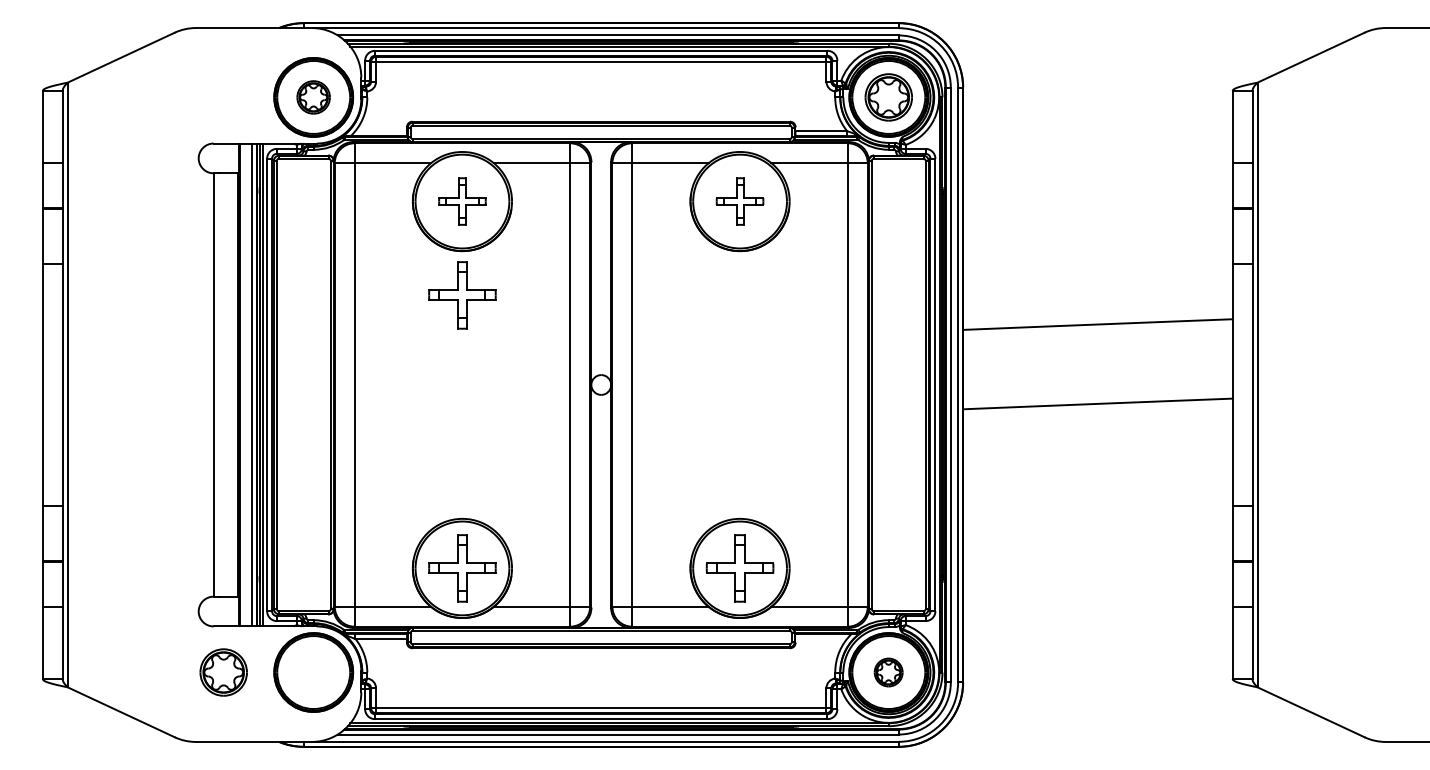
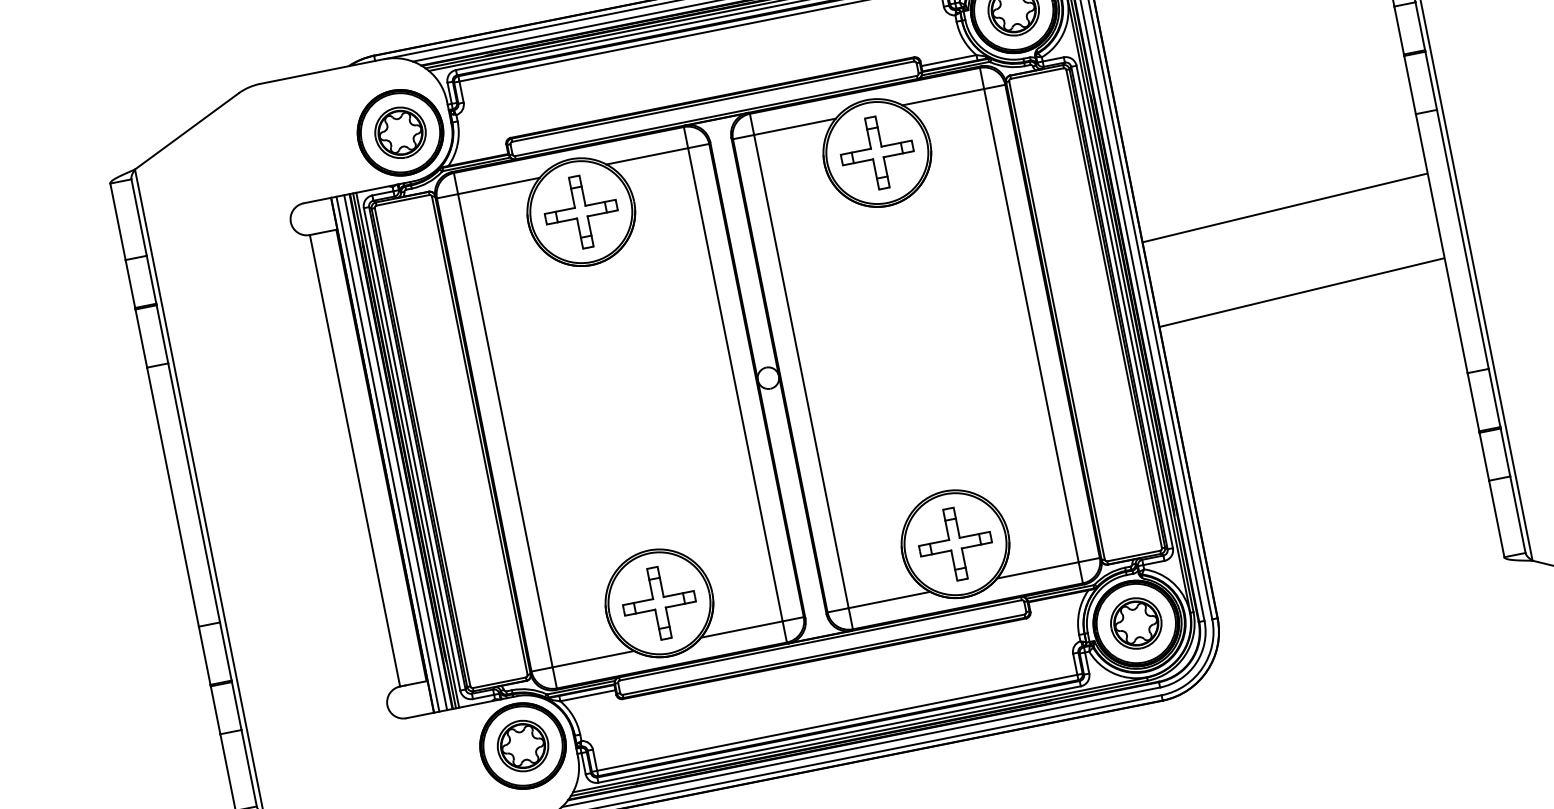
part: (313, 97) -> (400, 132), size x1.43
part: (462, 201) -> (581, 212), size x1.43
part: (739, 201) -> (876, 153), size x1.43
part: (462, 295) -> (601, 312), removed
line: (244, 384) -> (387, 453), added
part: (223, 672) -> (522, 746), moved
part: (888, 672) -> (1135, 623), size x1.67

